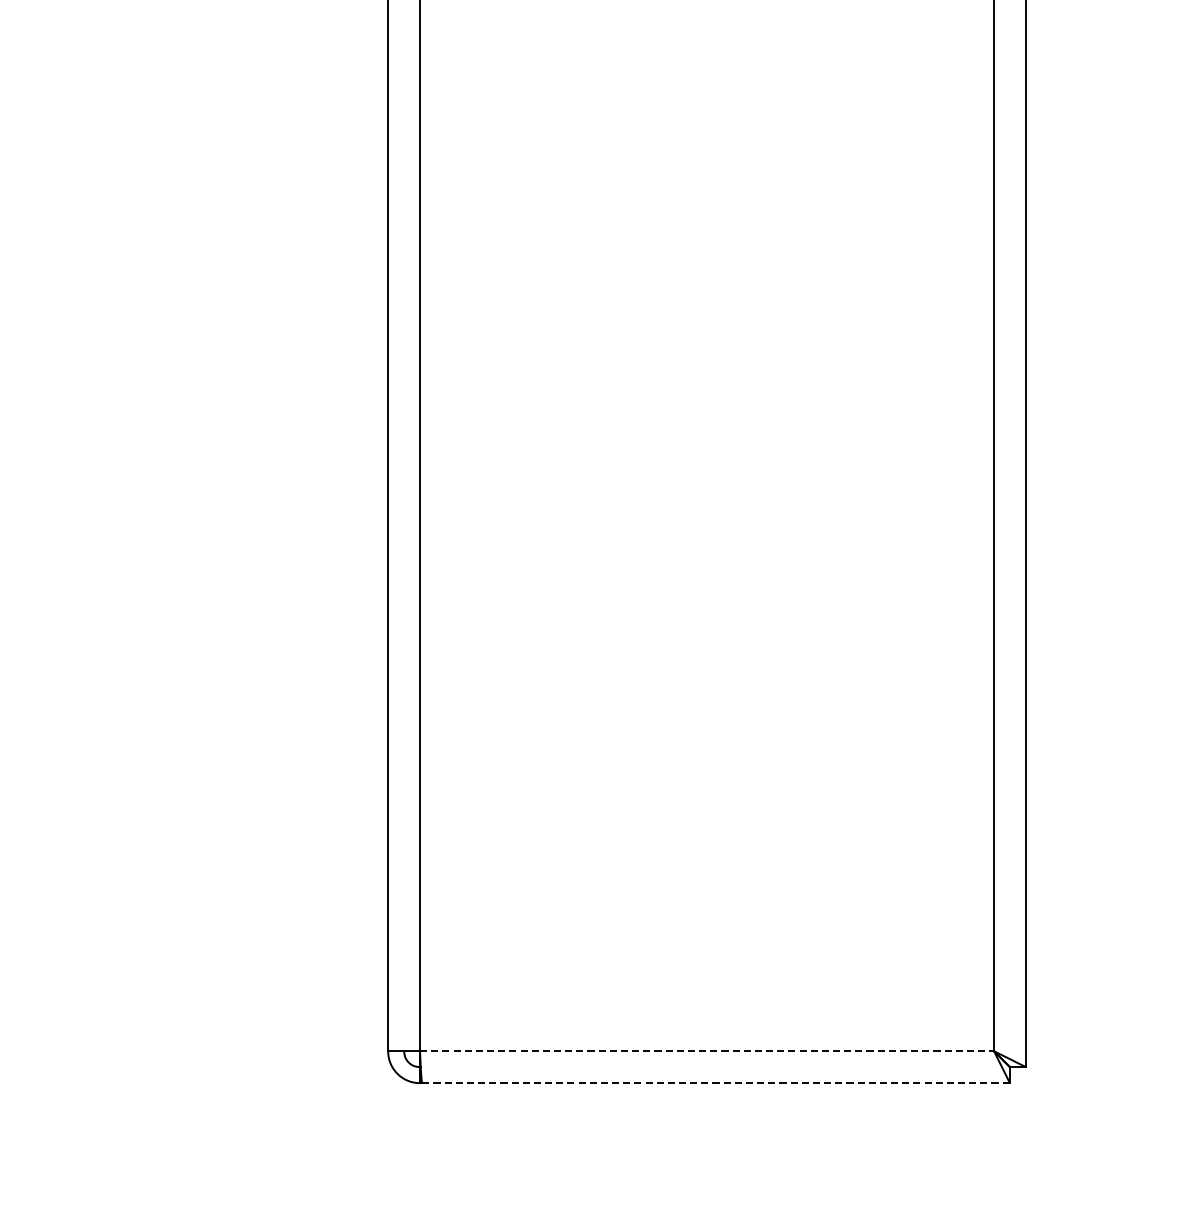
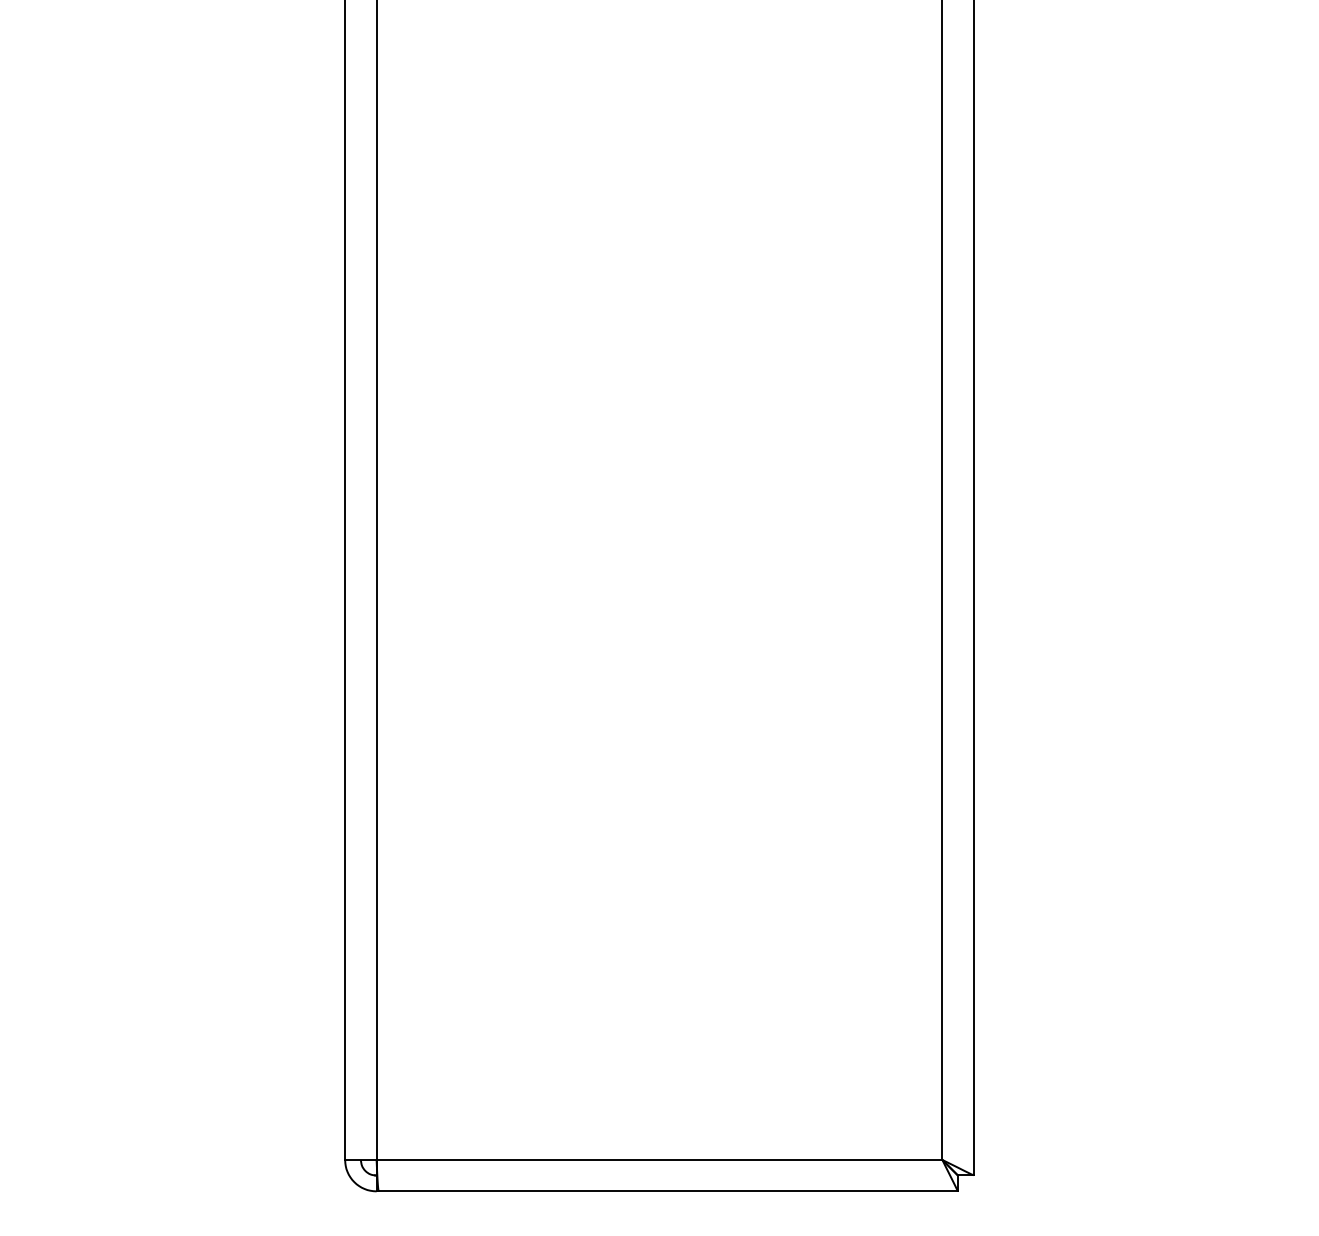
line: (707, 1050) -> (659, 1159), dashed -> solid
line: (716, 1083) -> (668, 1191), dashed -> solid

